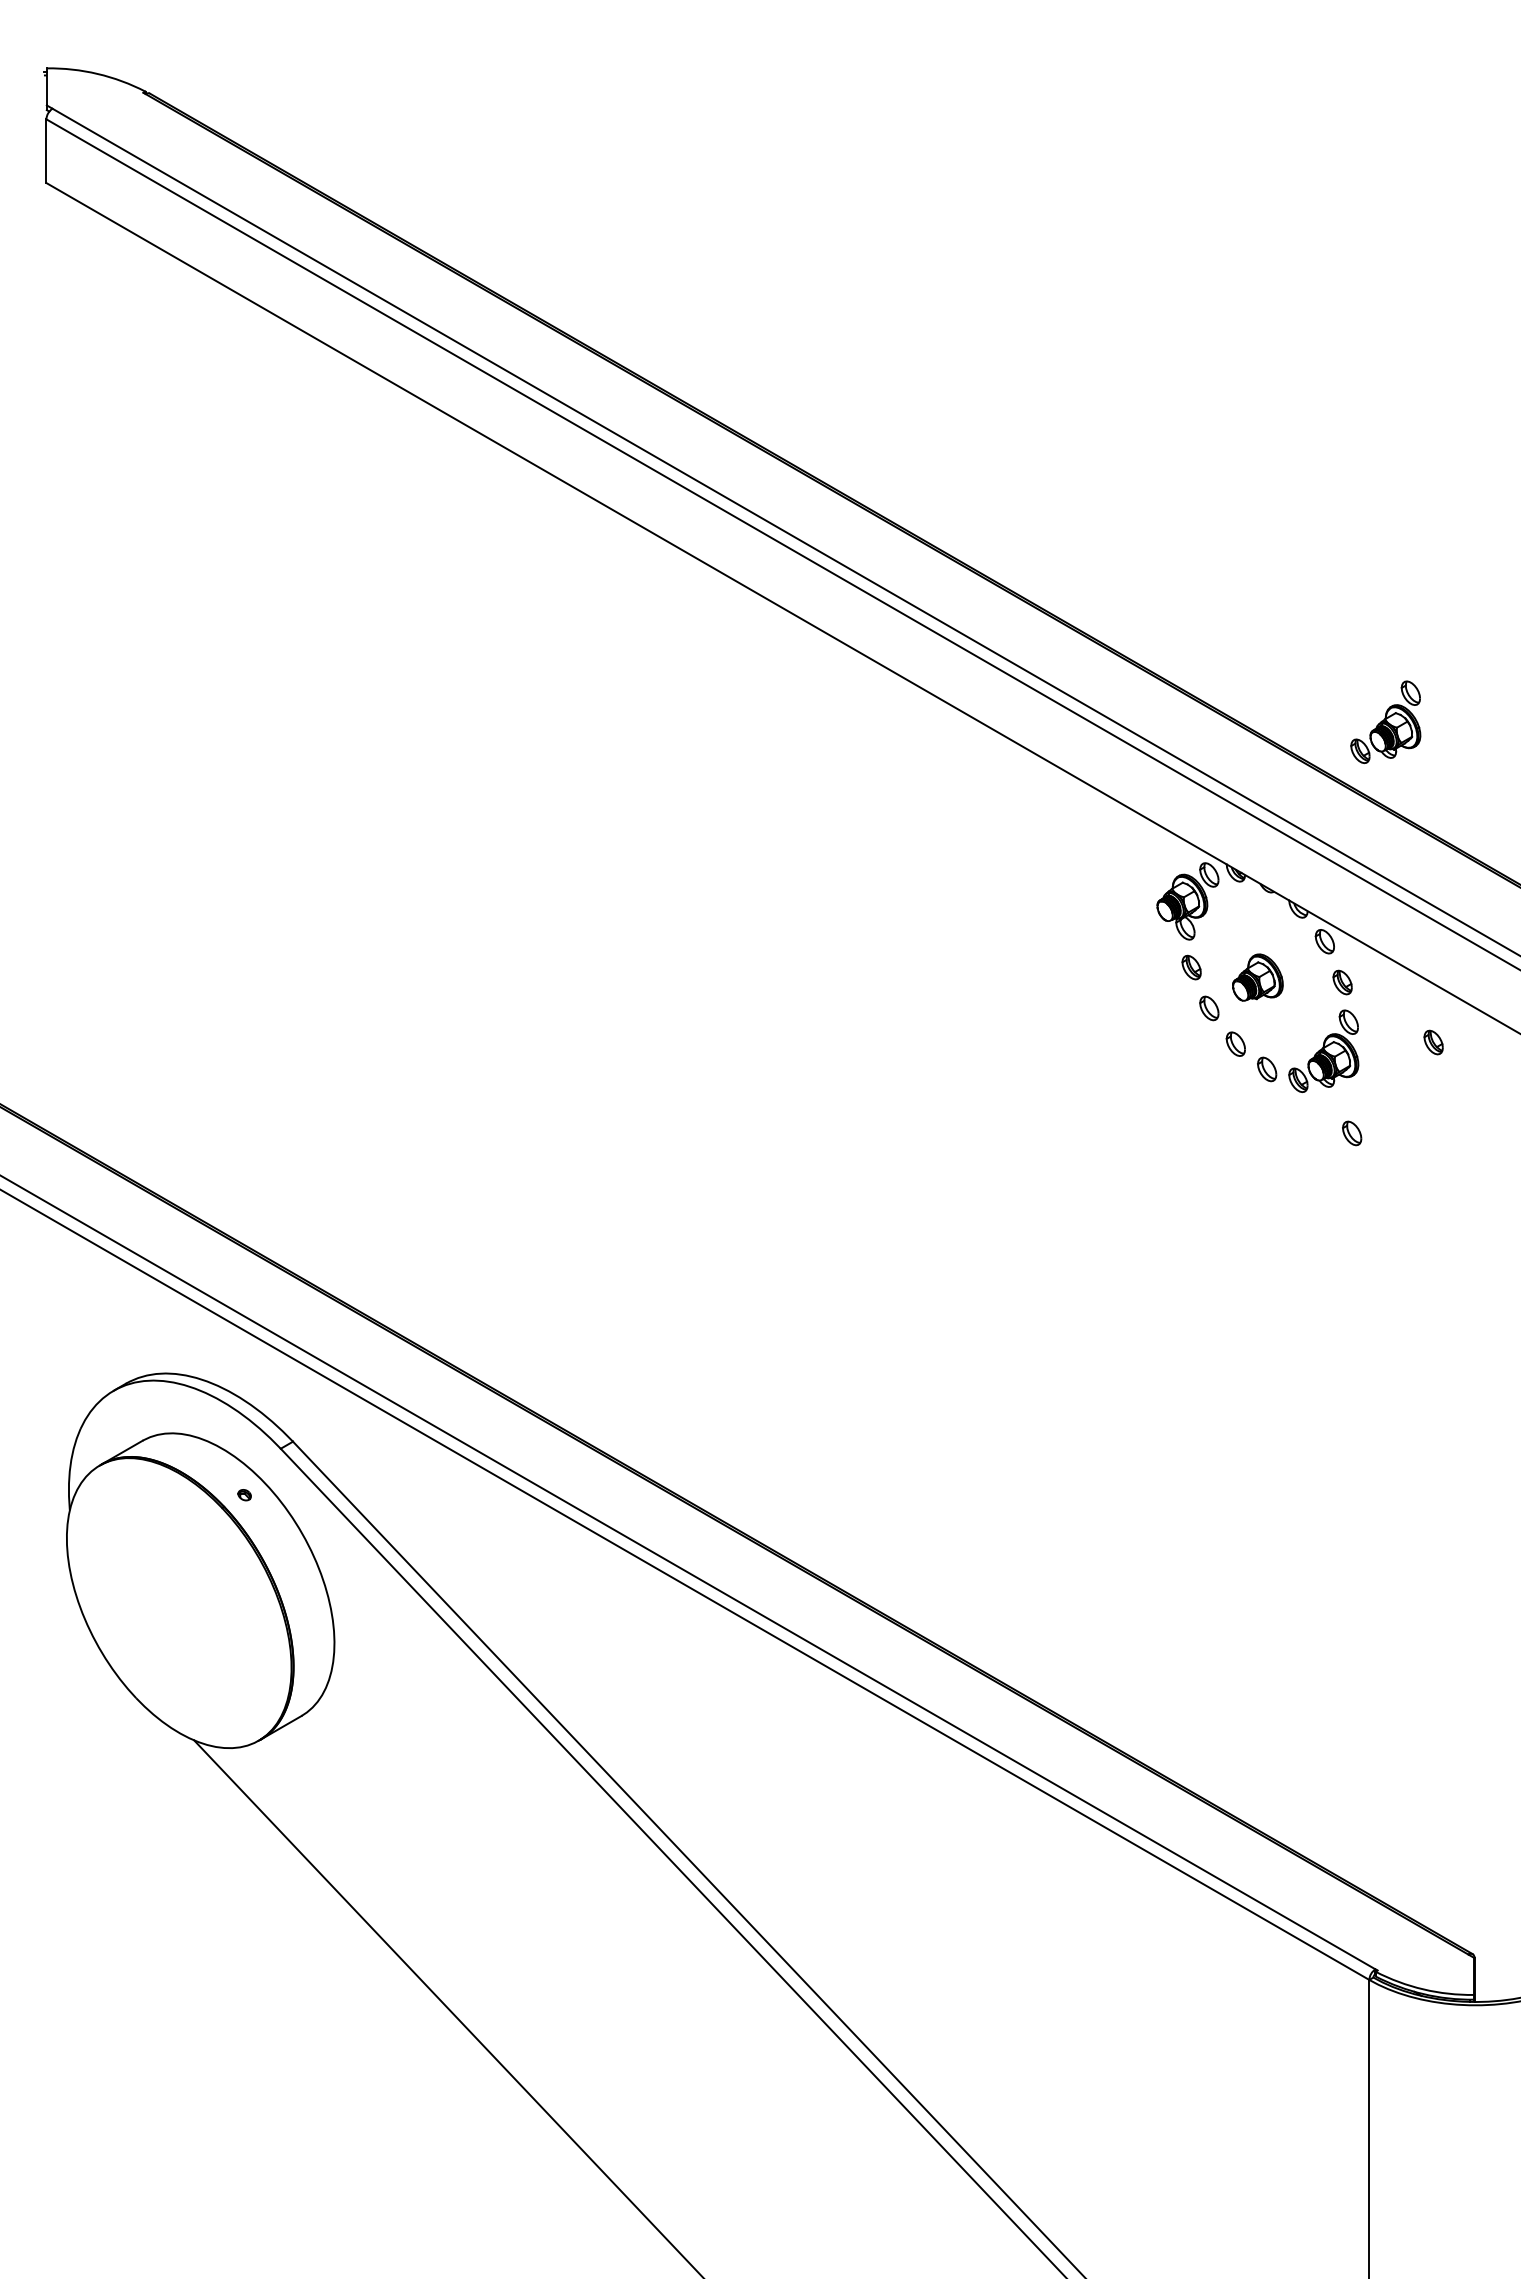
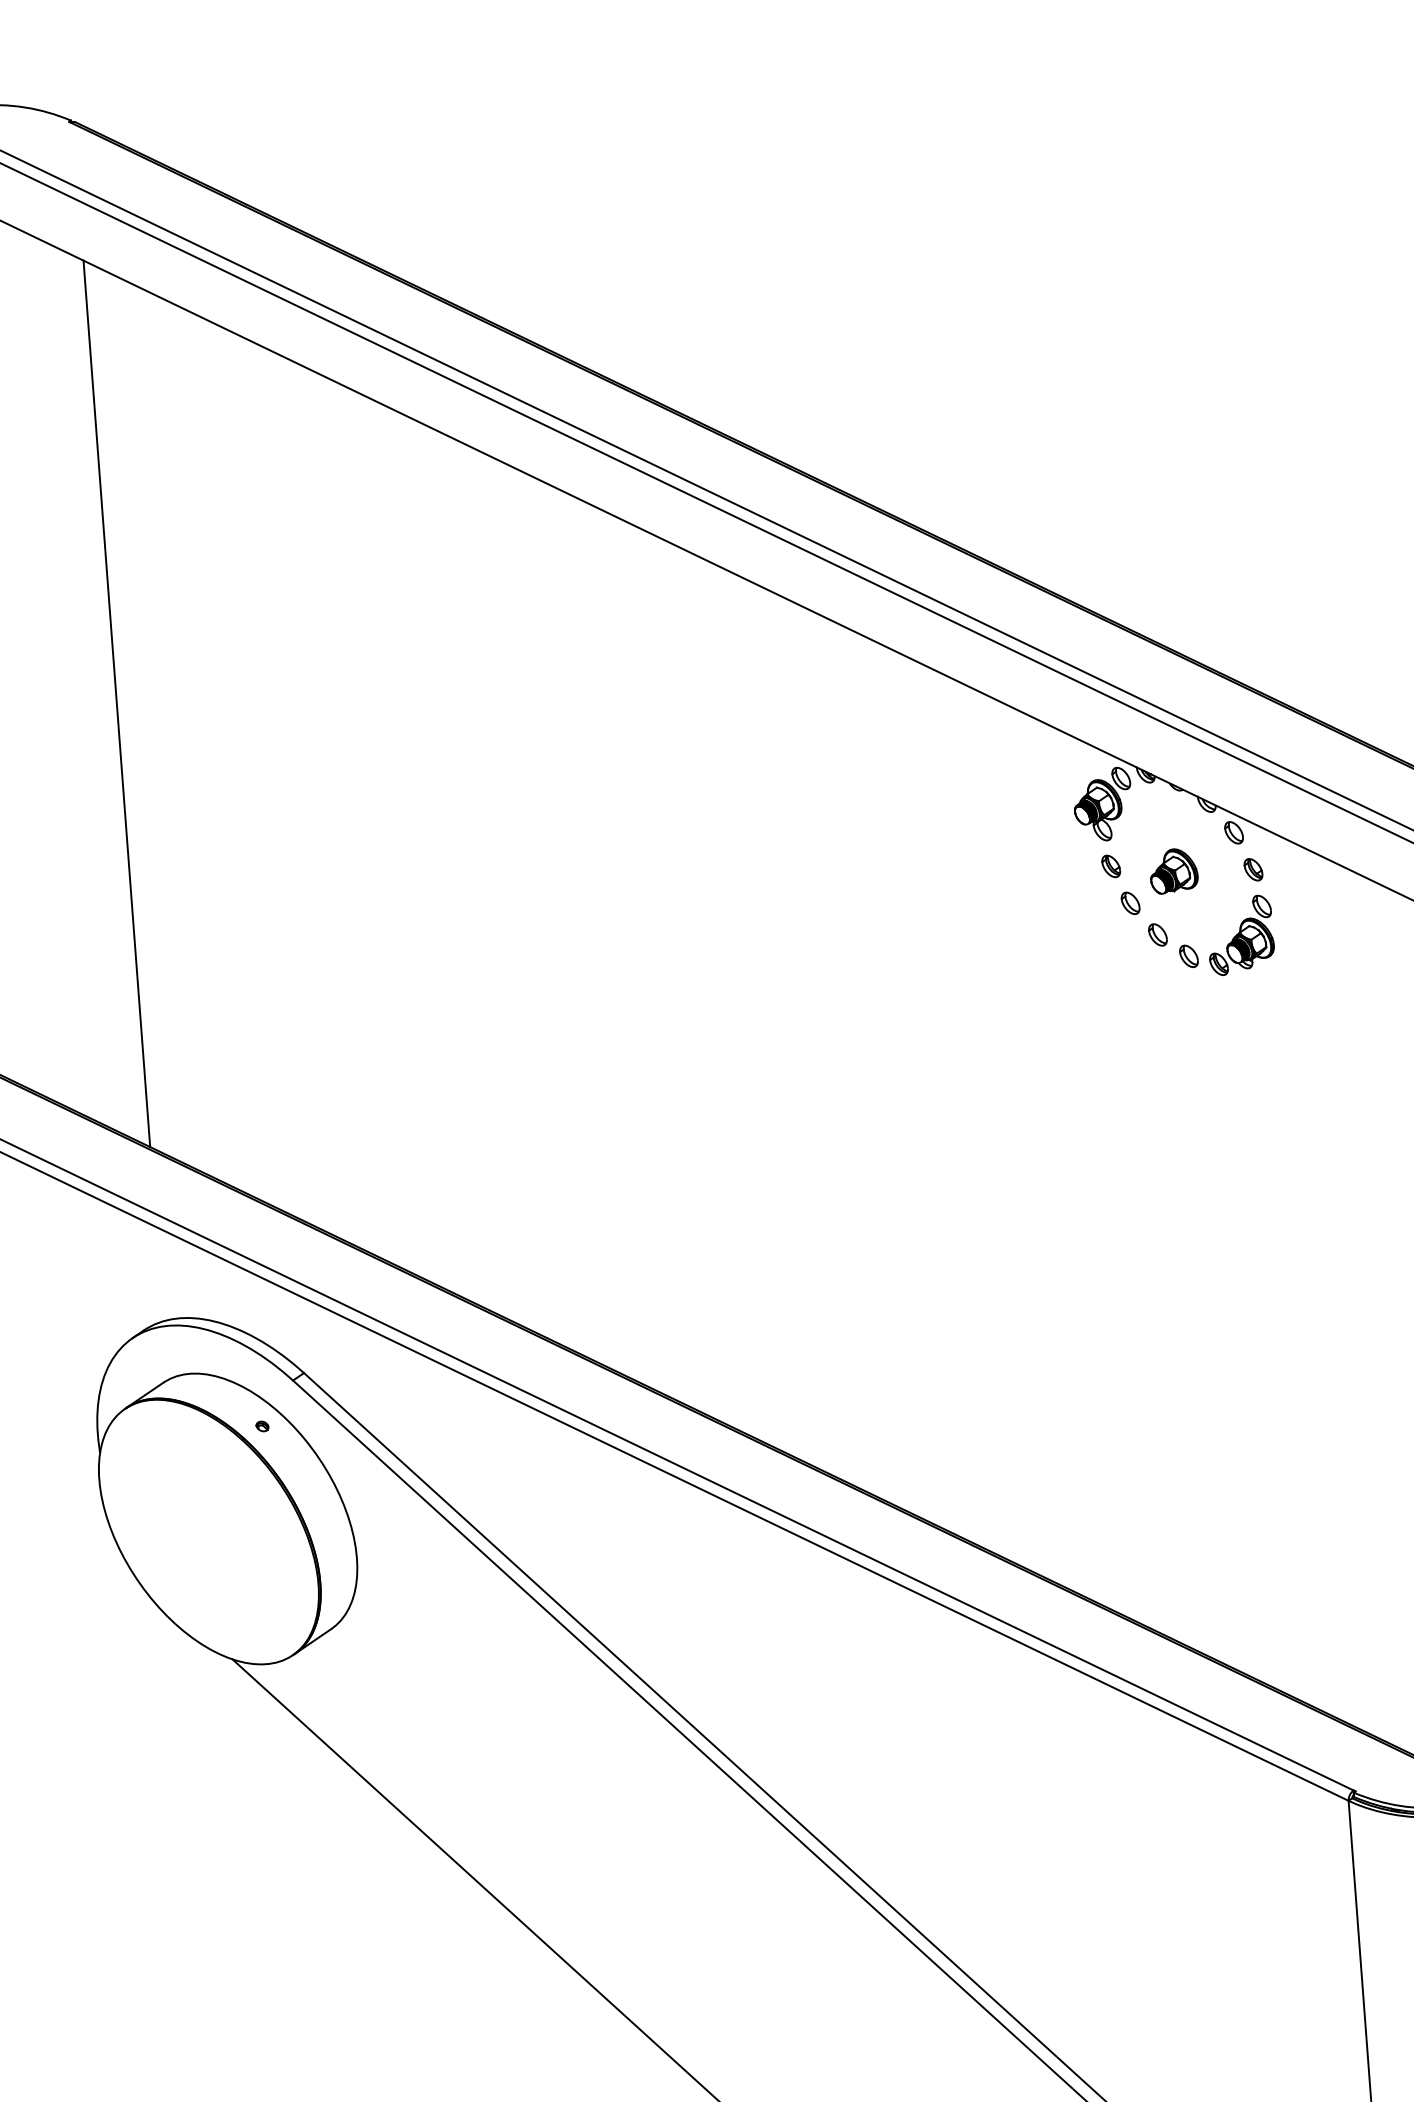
line: (147, 715) -> (116, 704), added
part: (1385, 721) -> (1275, 622), removed
part: (1433, 1042) -> (1342, 919), removed
part: (1352, 1133) -> (1273, 1010), removed

